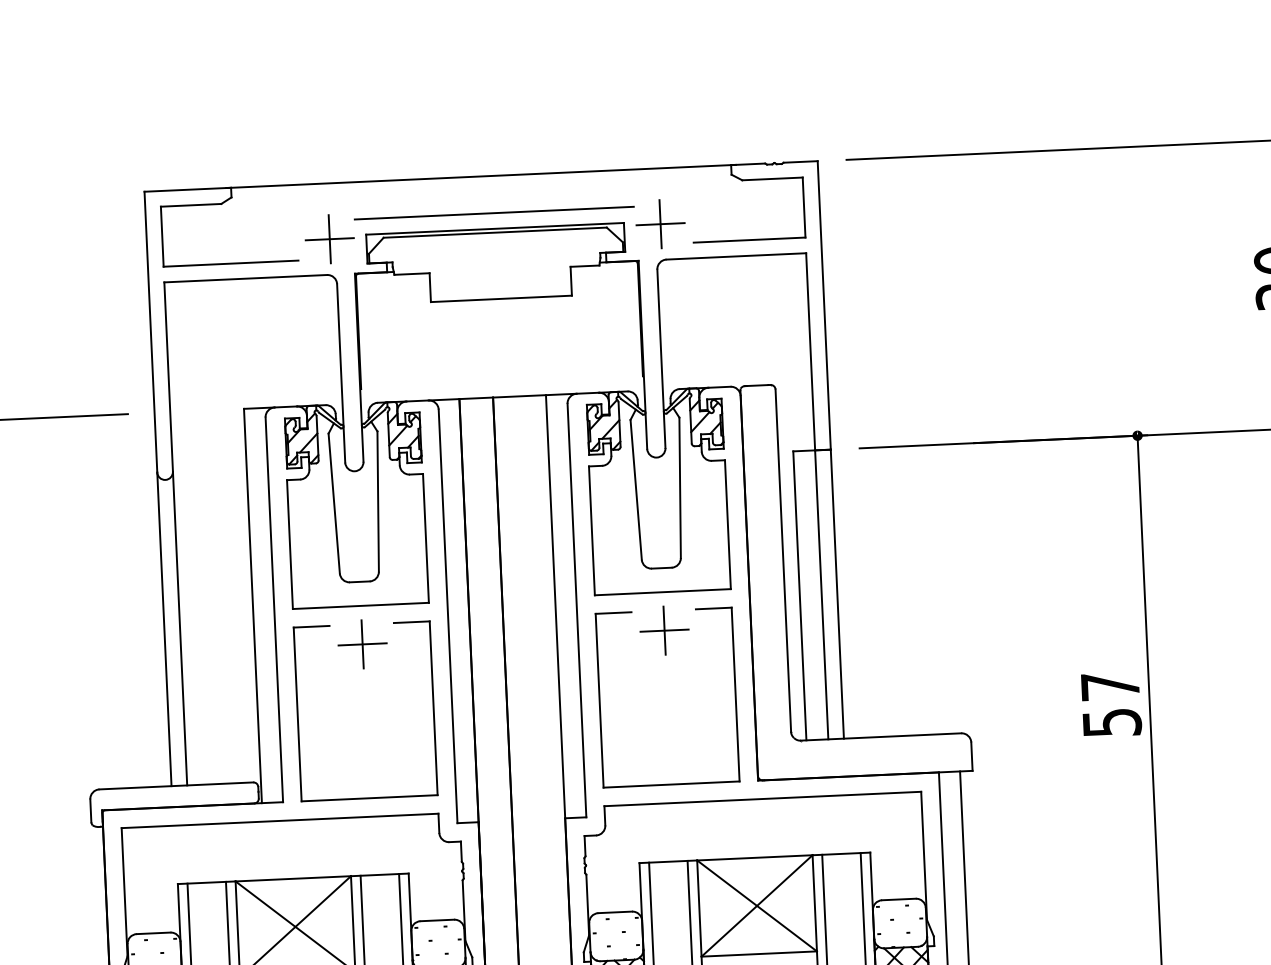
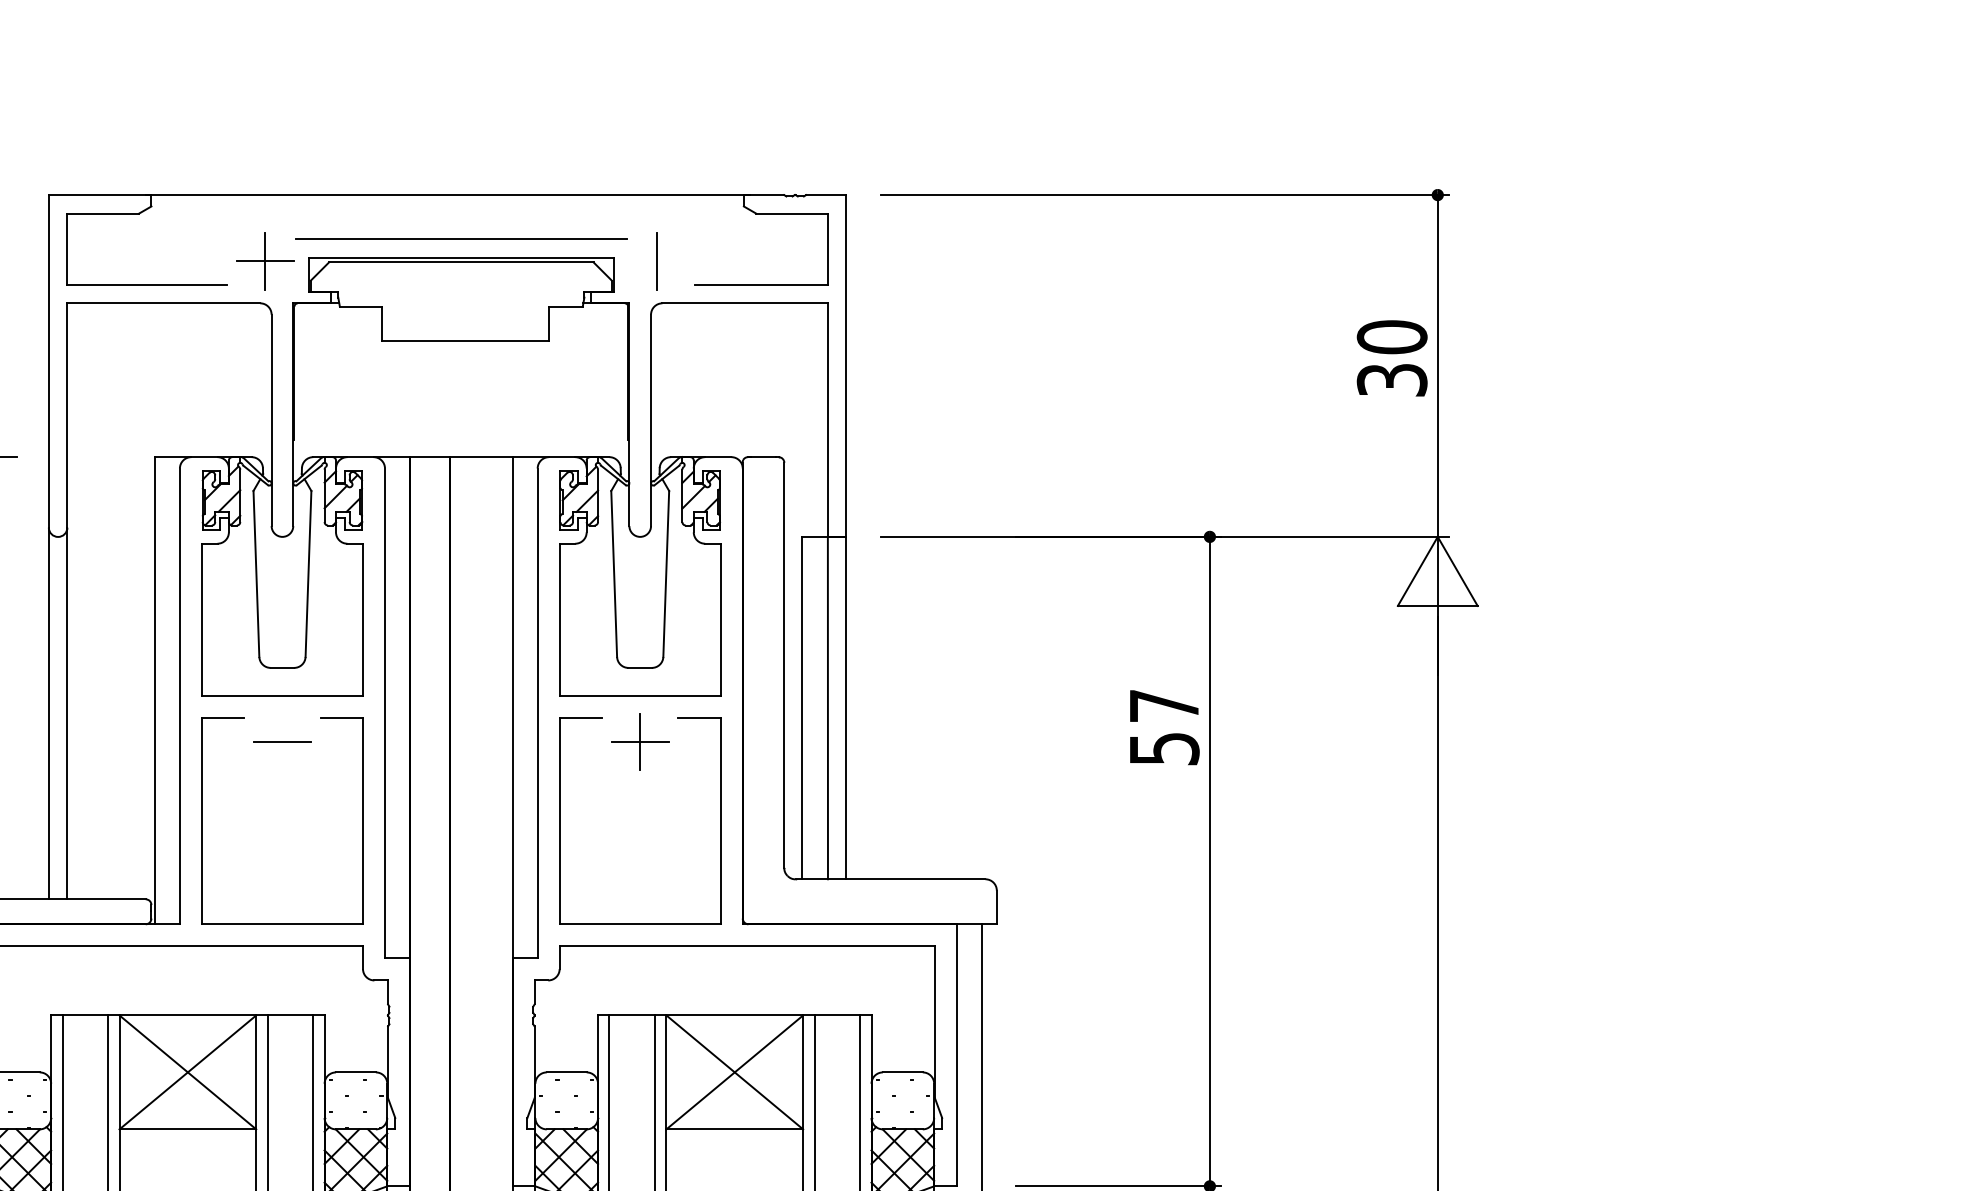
line: (659, 224) -> (656, 261), removed
line: (362, 643) -> (282, 741), removed
text: (1111, 704) -> (1164, 727), moved

